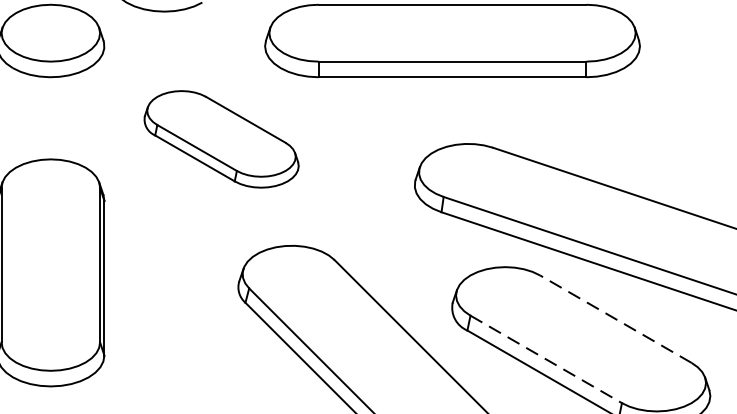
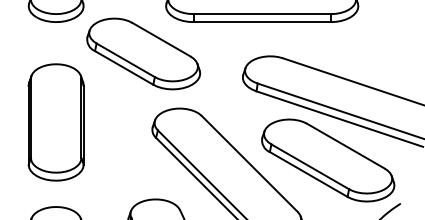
part: (221, 138) -> (143, 53), size x1.43
line: (616, 319) -> (346, 146), dashed -> solid
line: (546, 358) -> (310, 166), dashed -> solid

